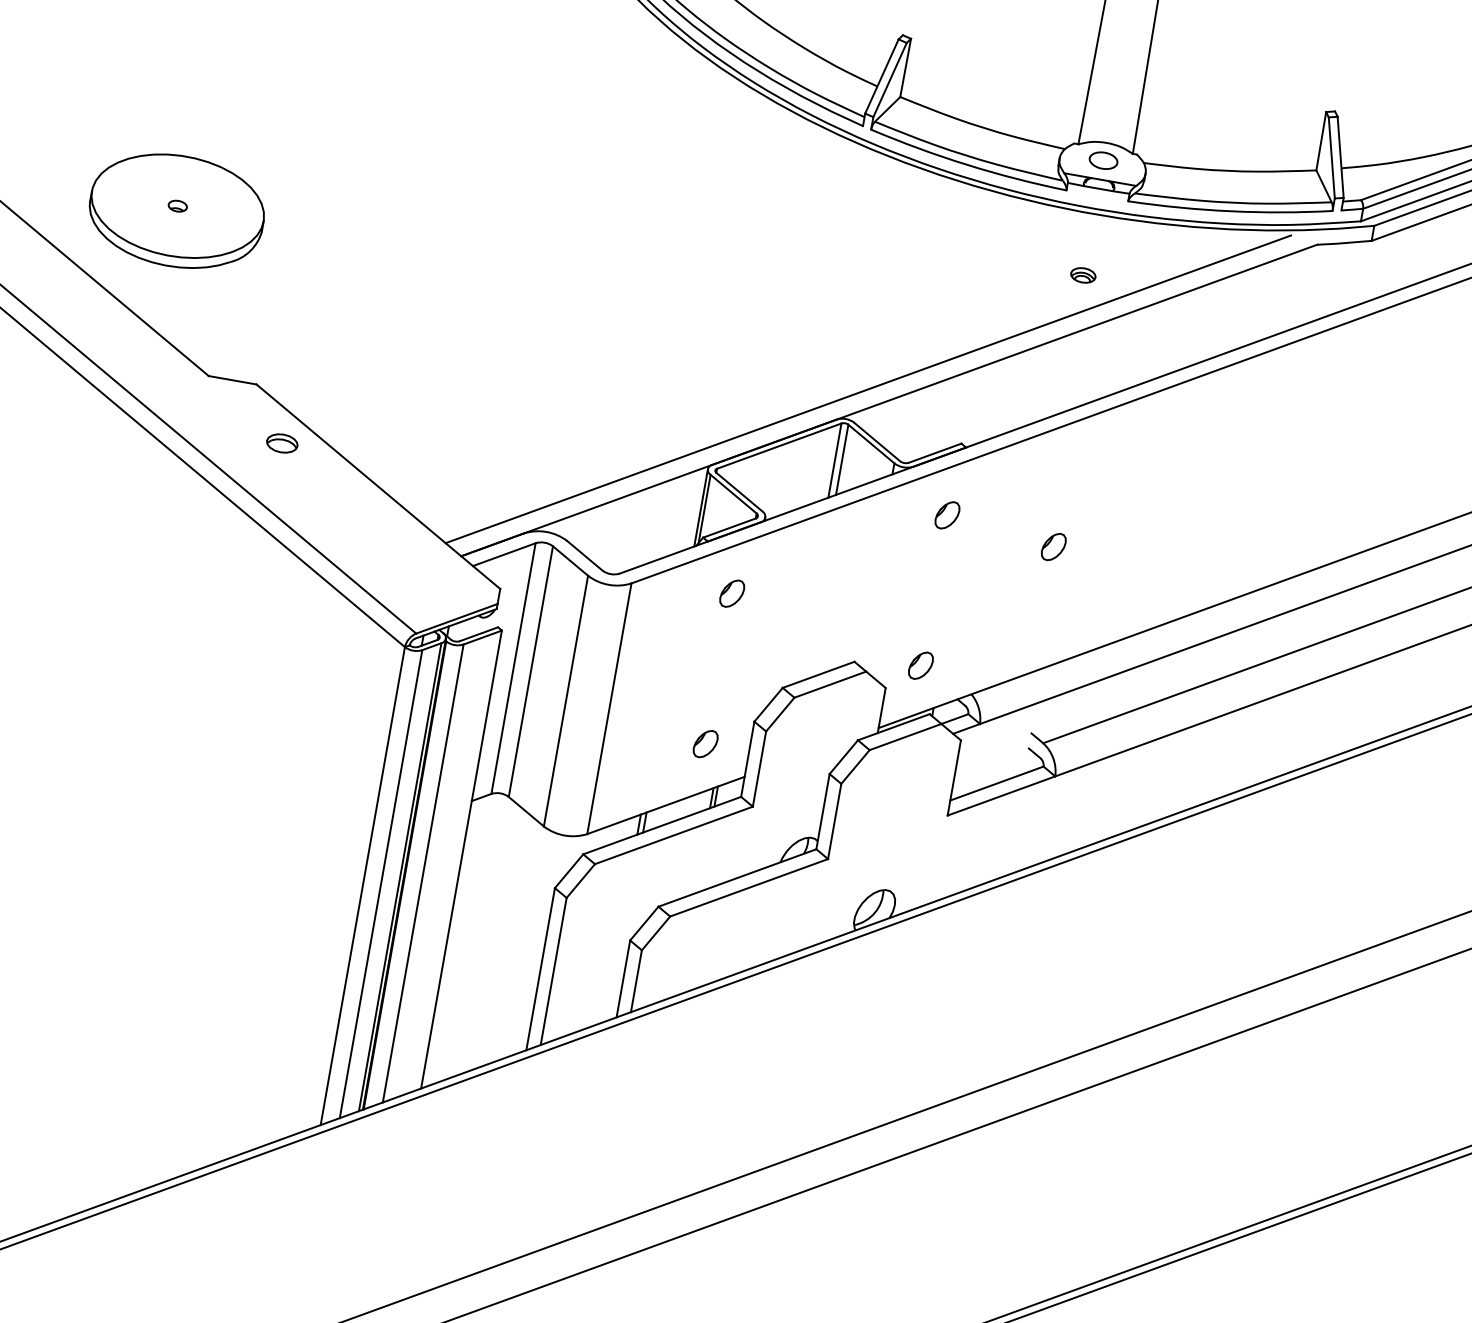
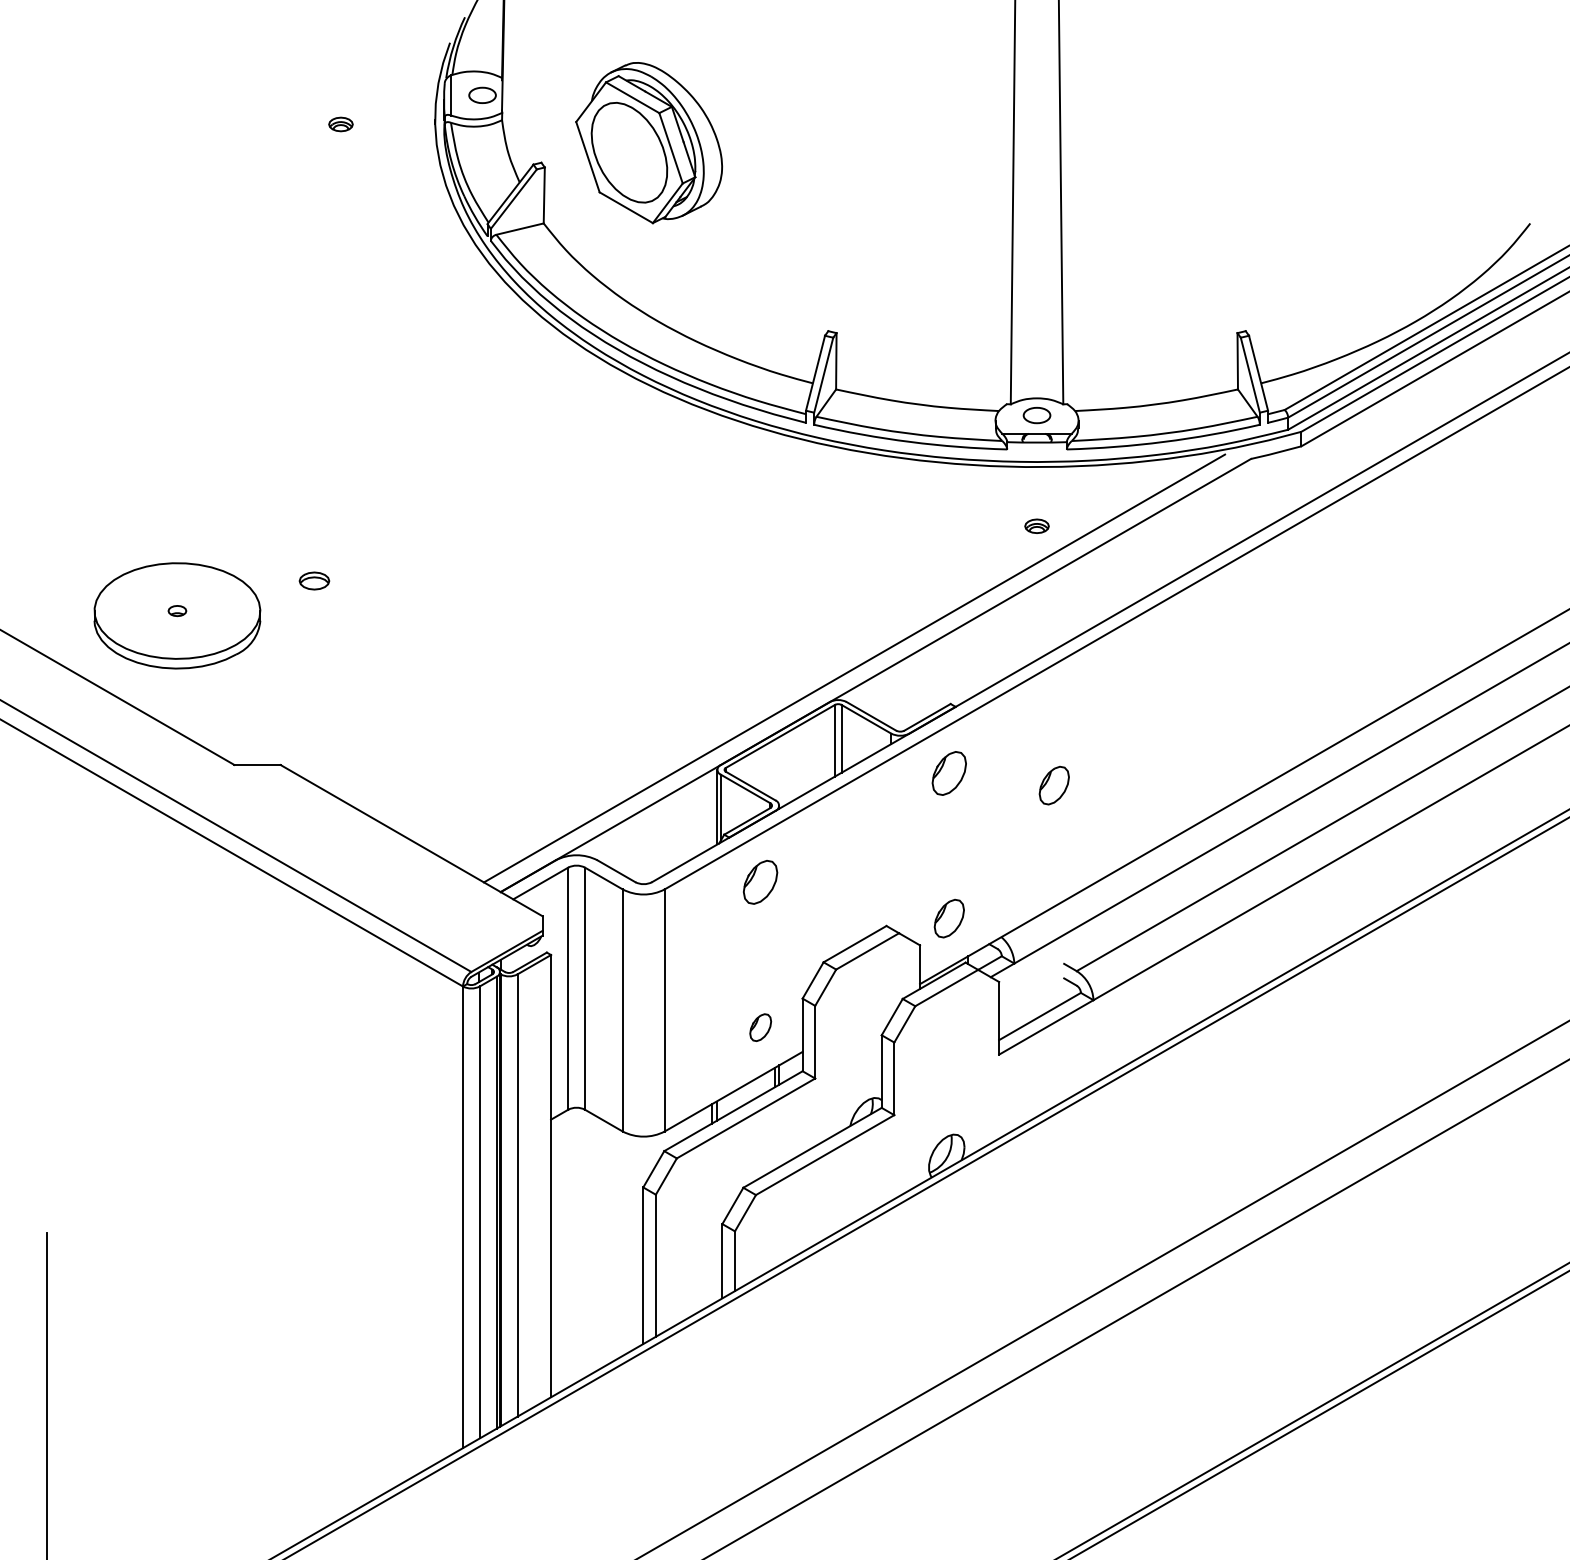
part: (282, 442) -> (314, 580), moved
part: (947, 515) -> (949, 773), size x1.6
part: (1053, 546) -> (1053, 785), size x1.4
part: (731, 593) -> (760, 882), size x1.6
part: (921, 665) -> (949, 918), size x1.4

